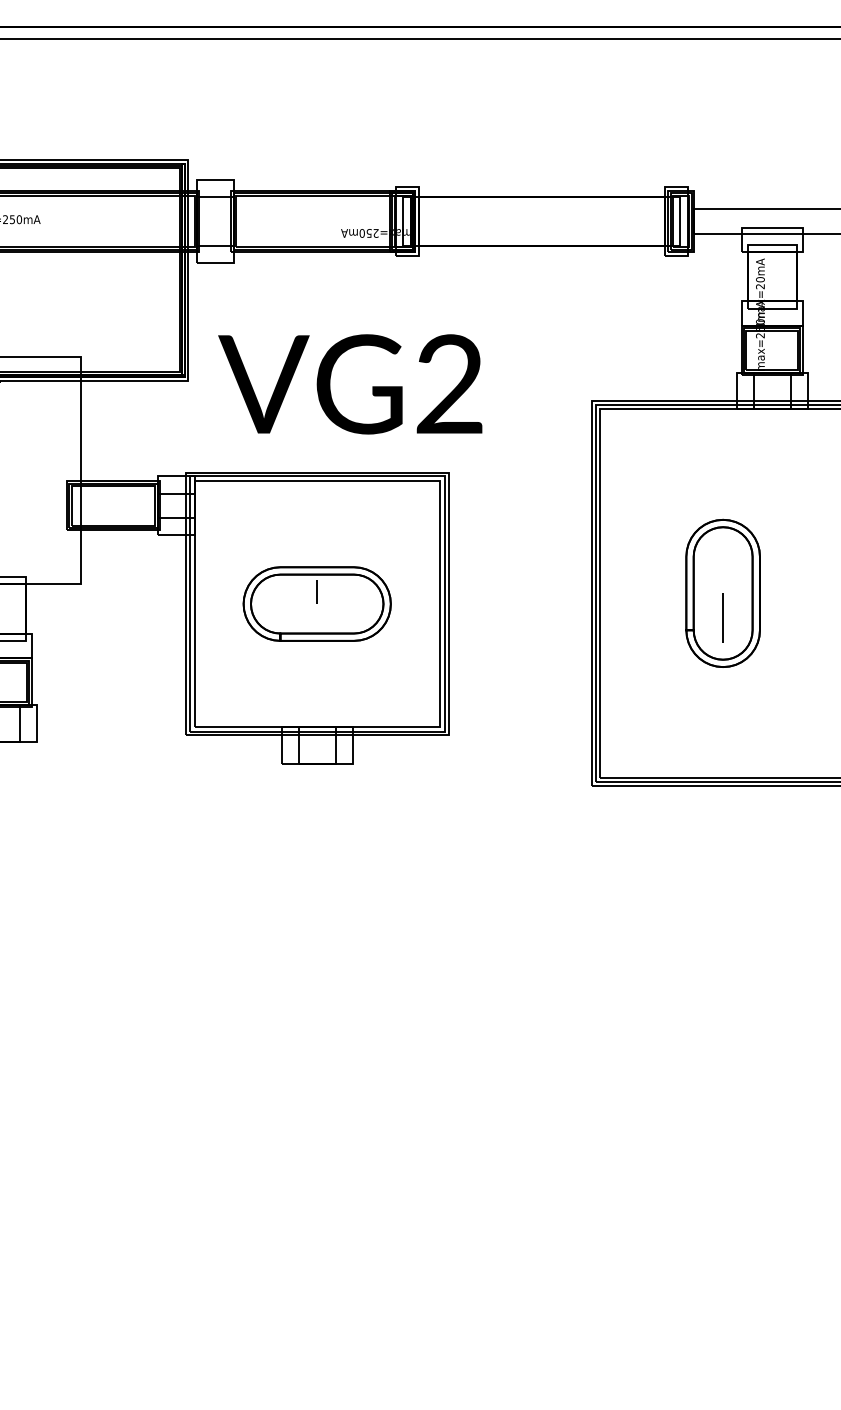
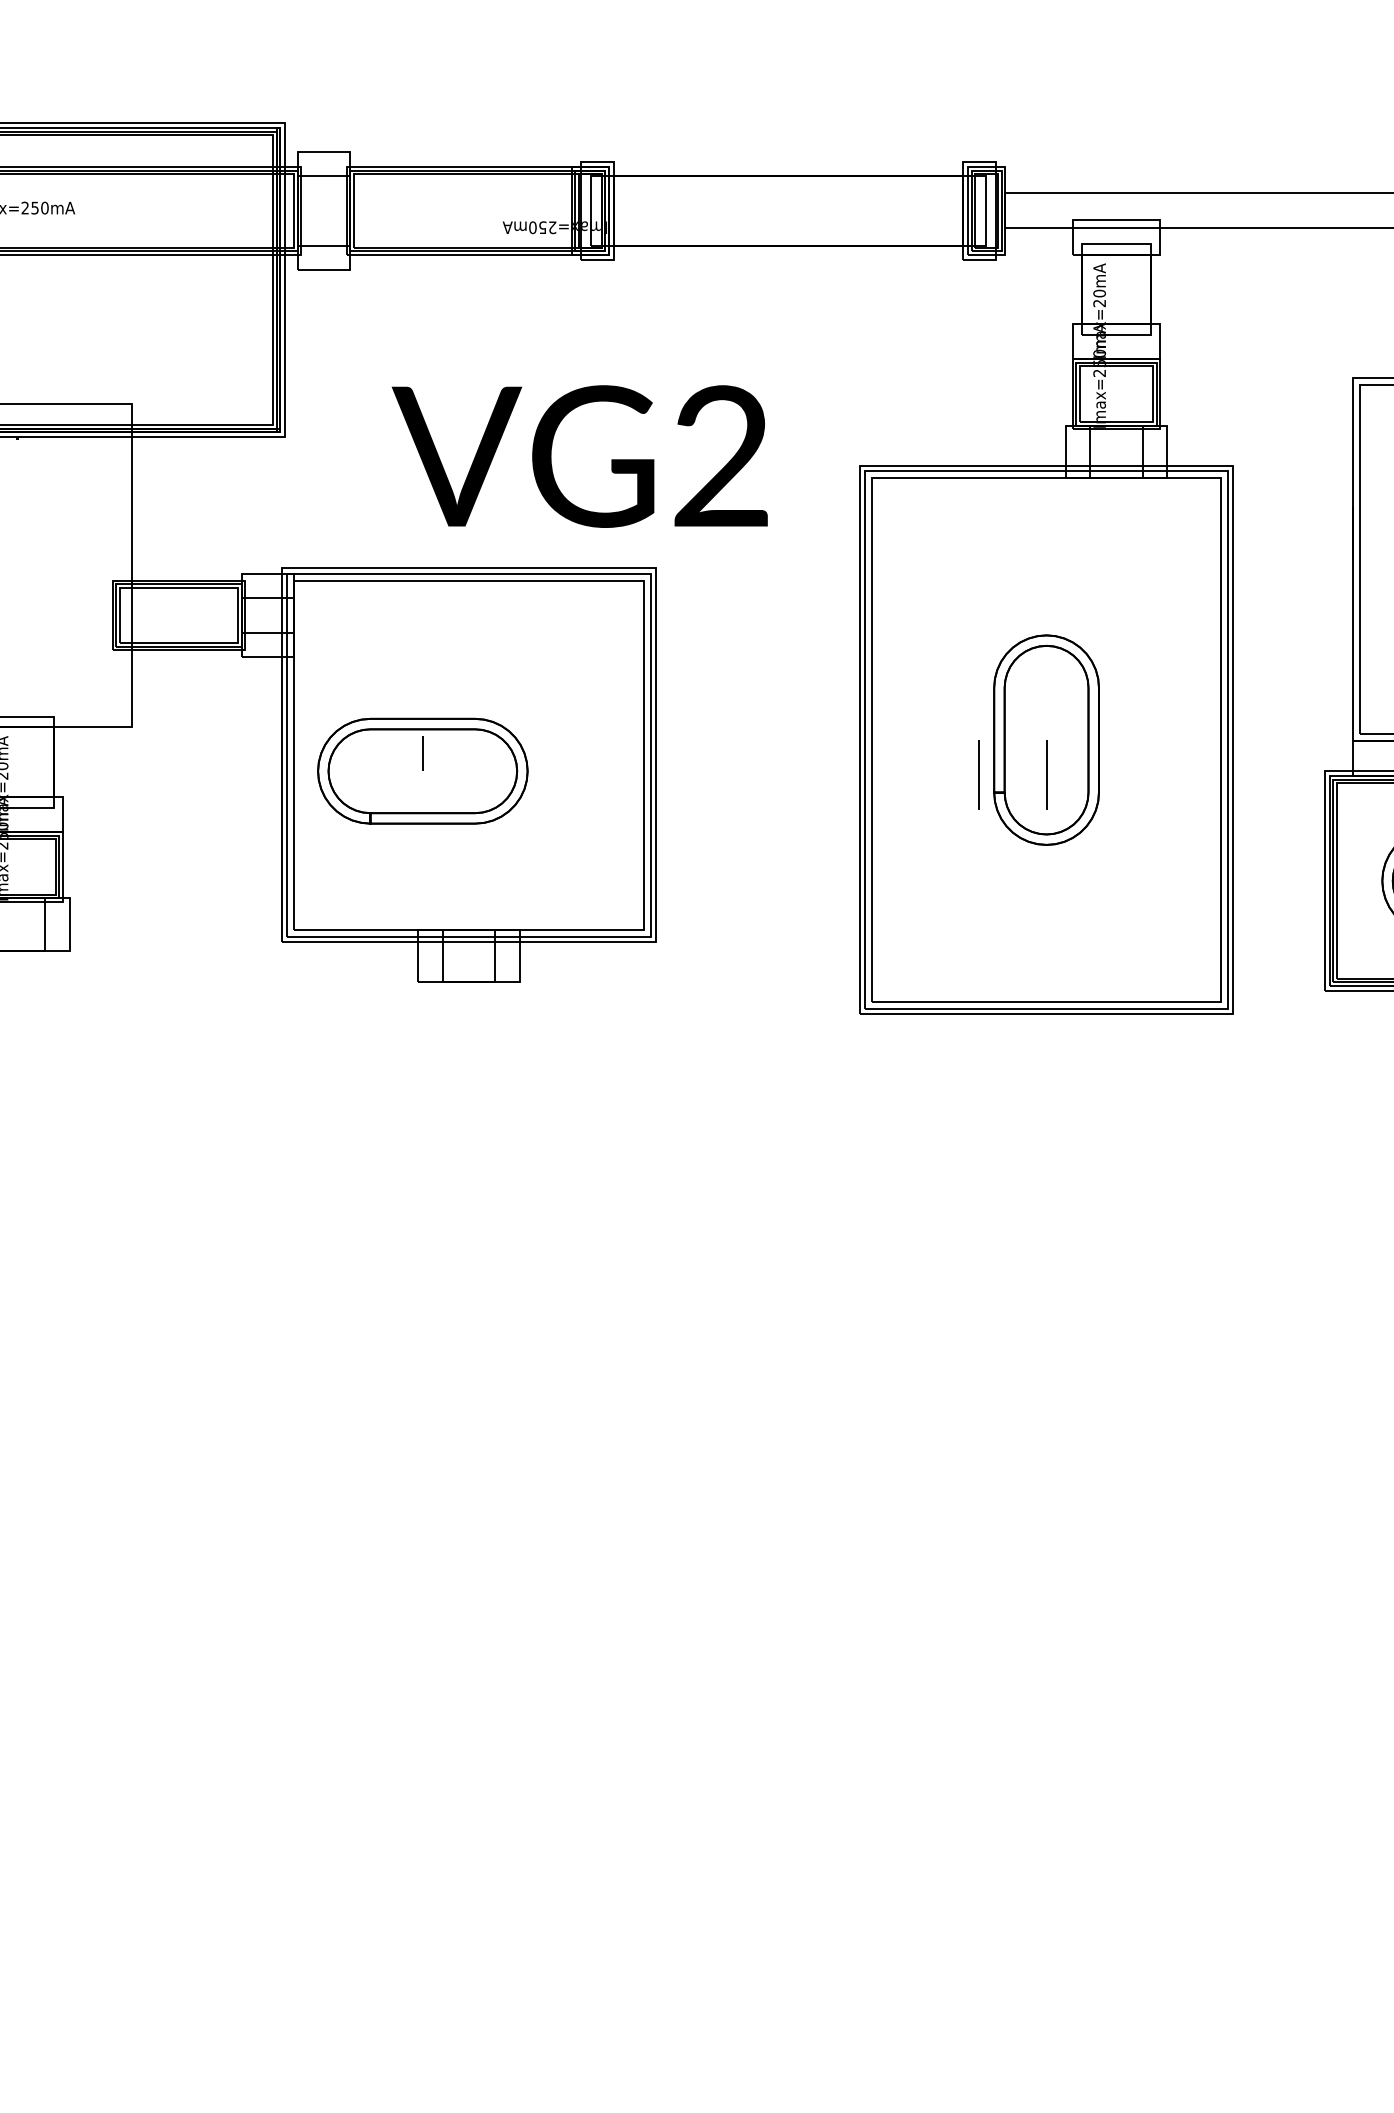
text: (350, 384) -> (579, 456), moved
part: (316, 603) -> (422, 770), moved
line: (675, 617) -> (978, 774), added

